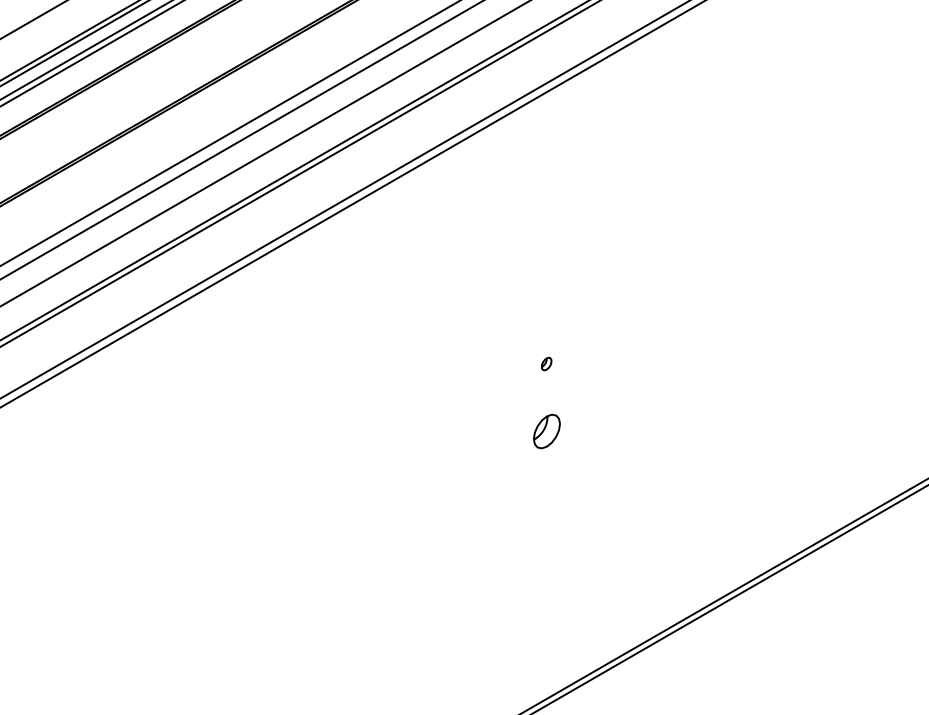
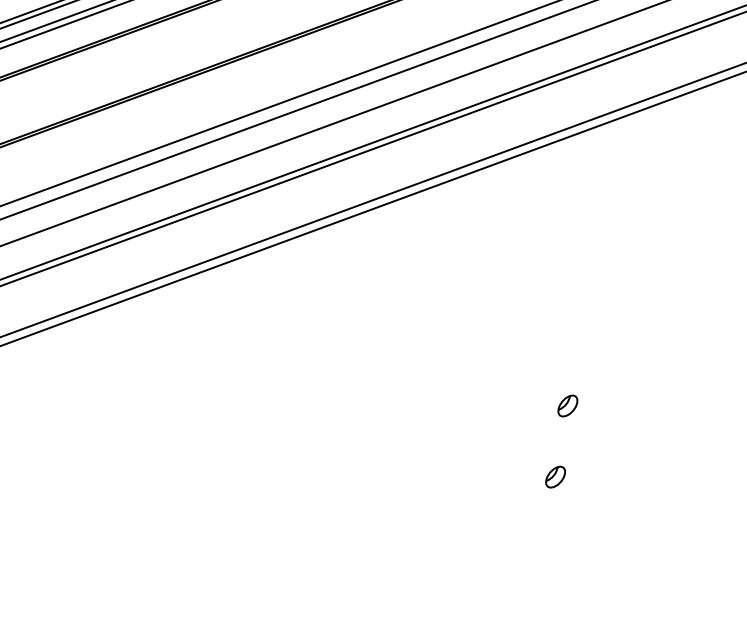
part: (546, 363) -> (567, 405), size x1.67
part: (546, 431) -> (555, 477), size x0.62

